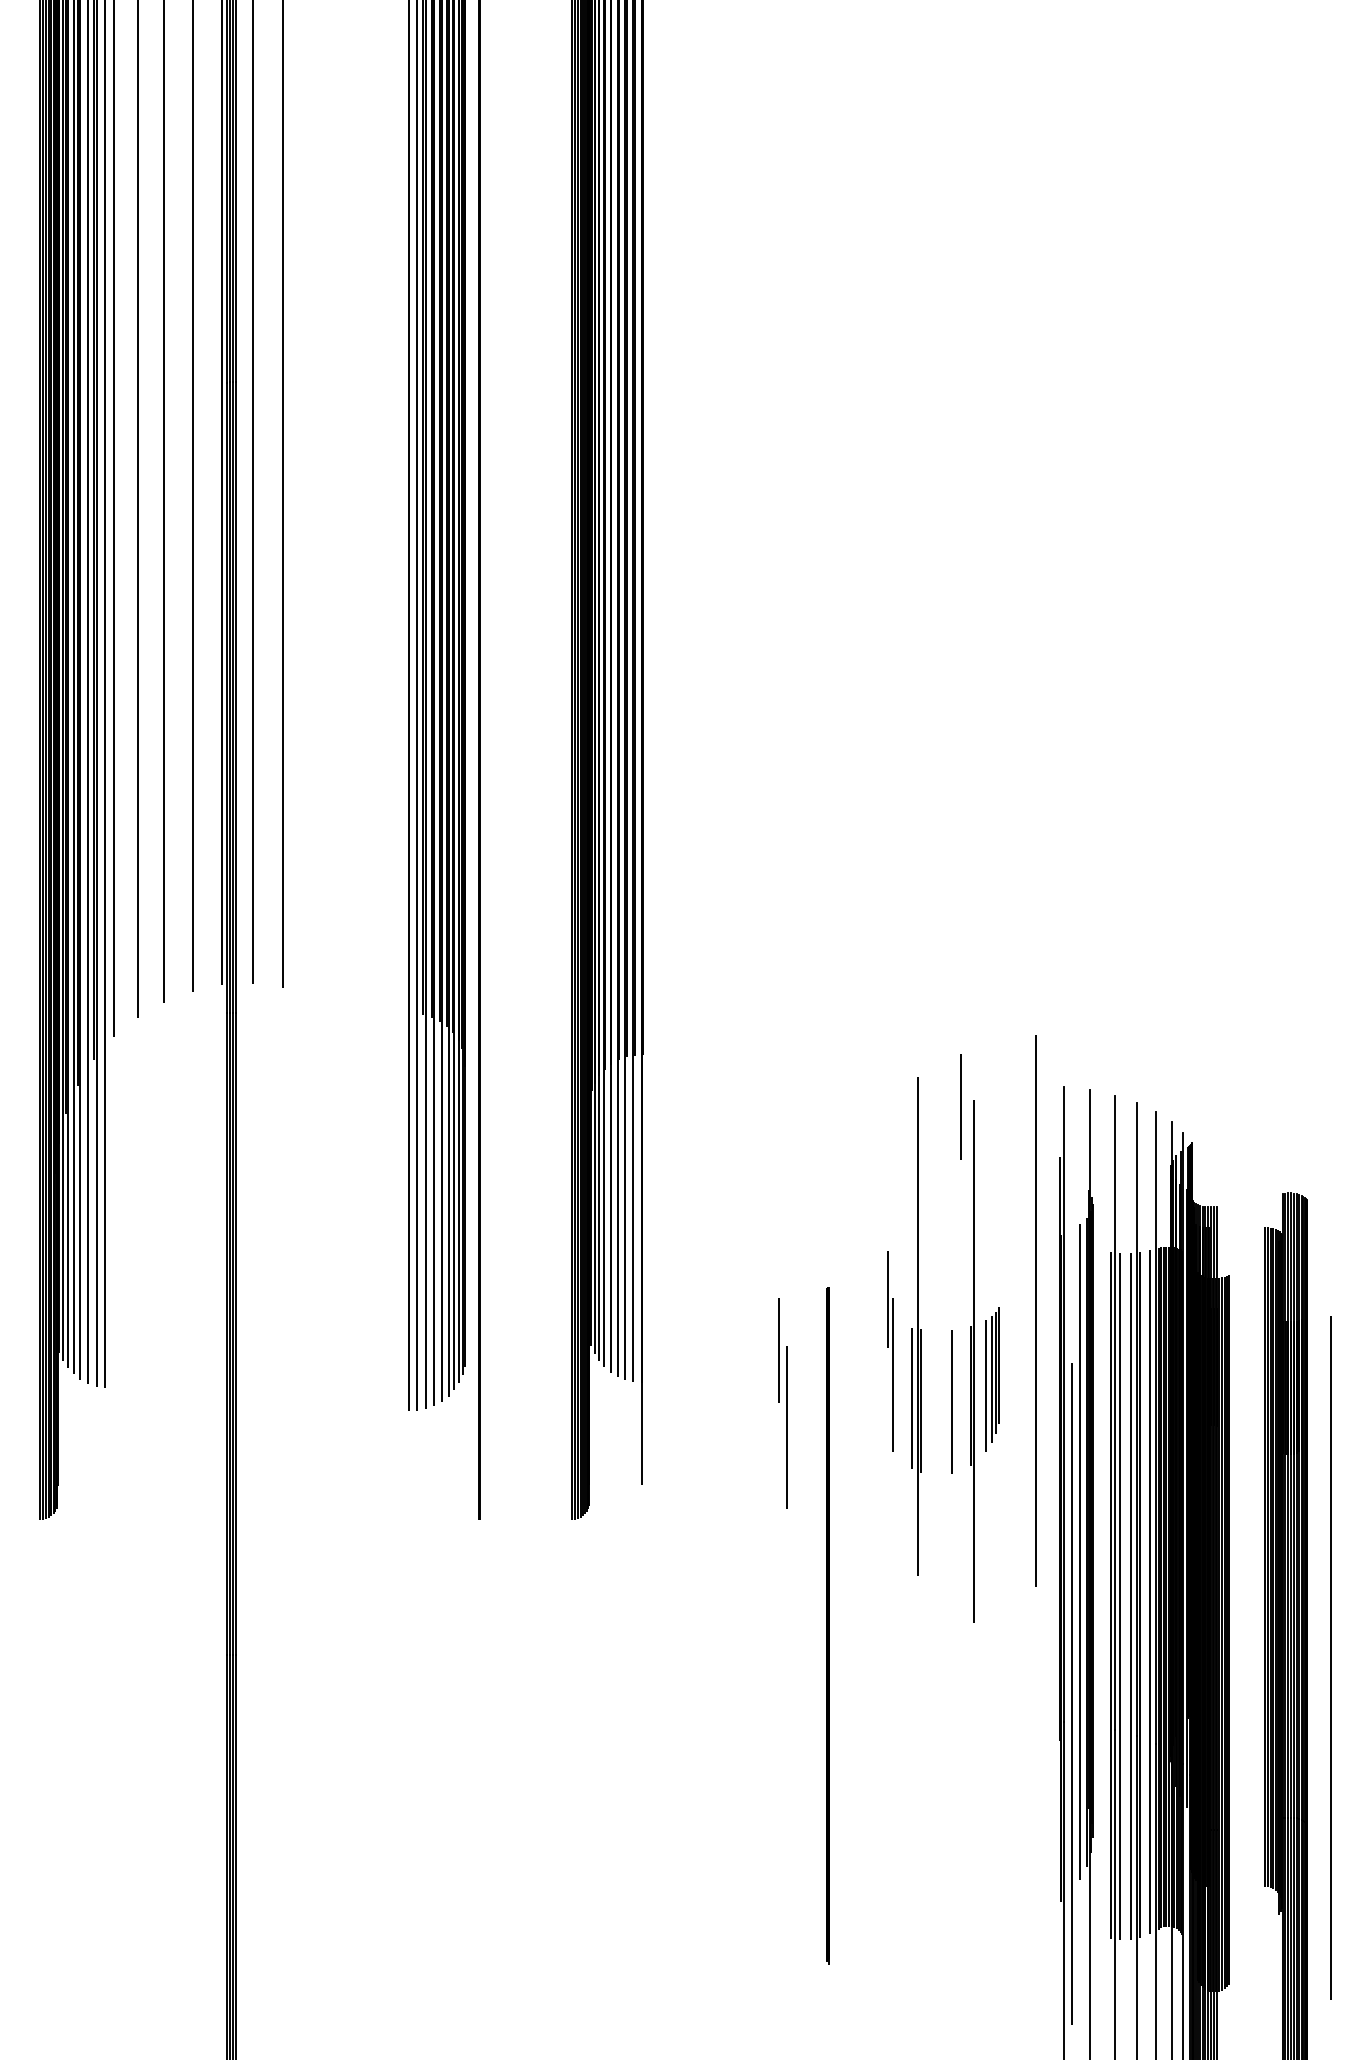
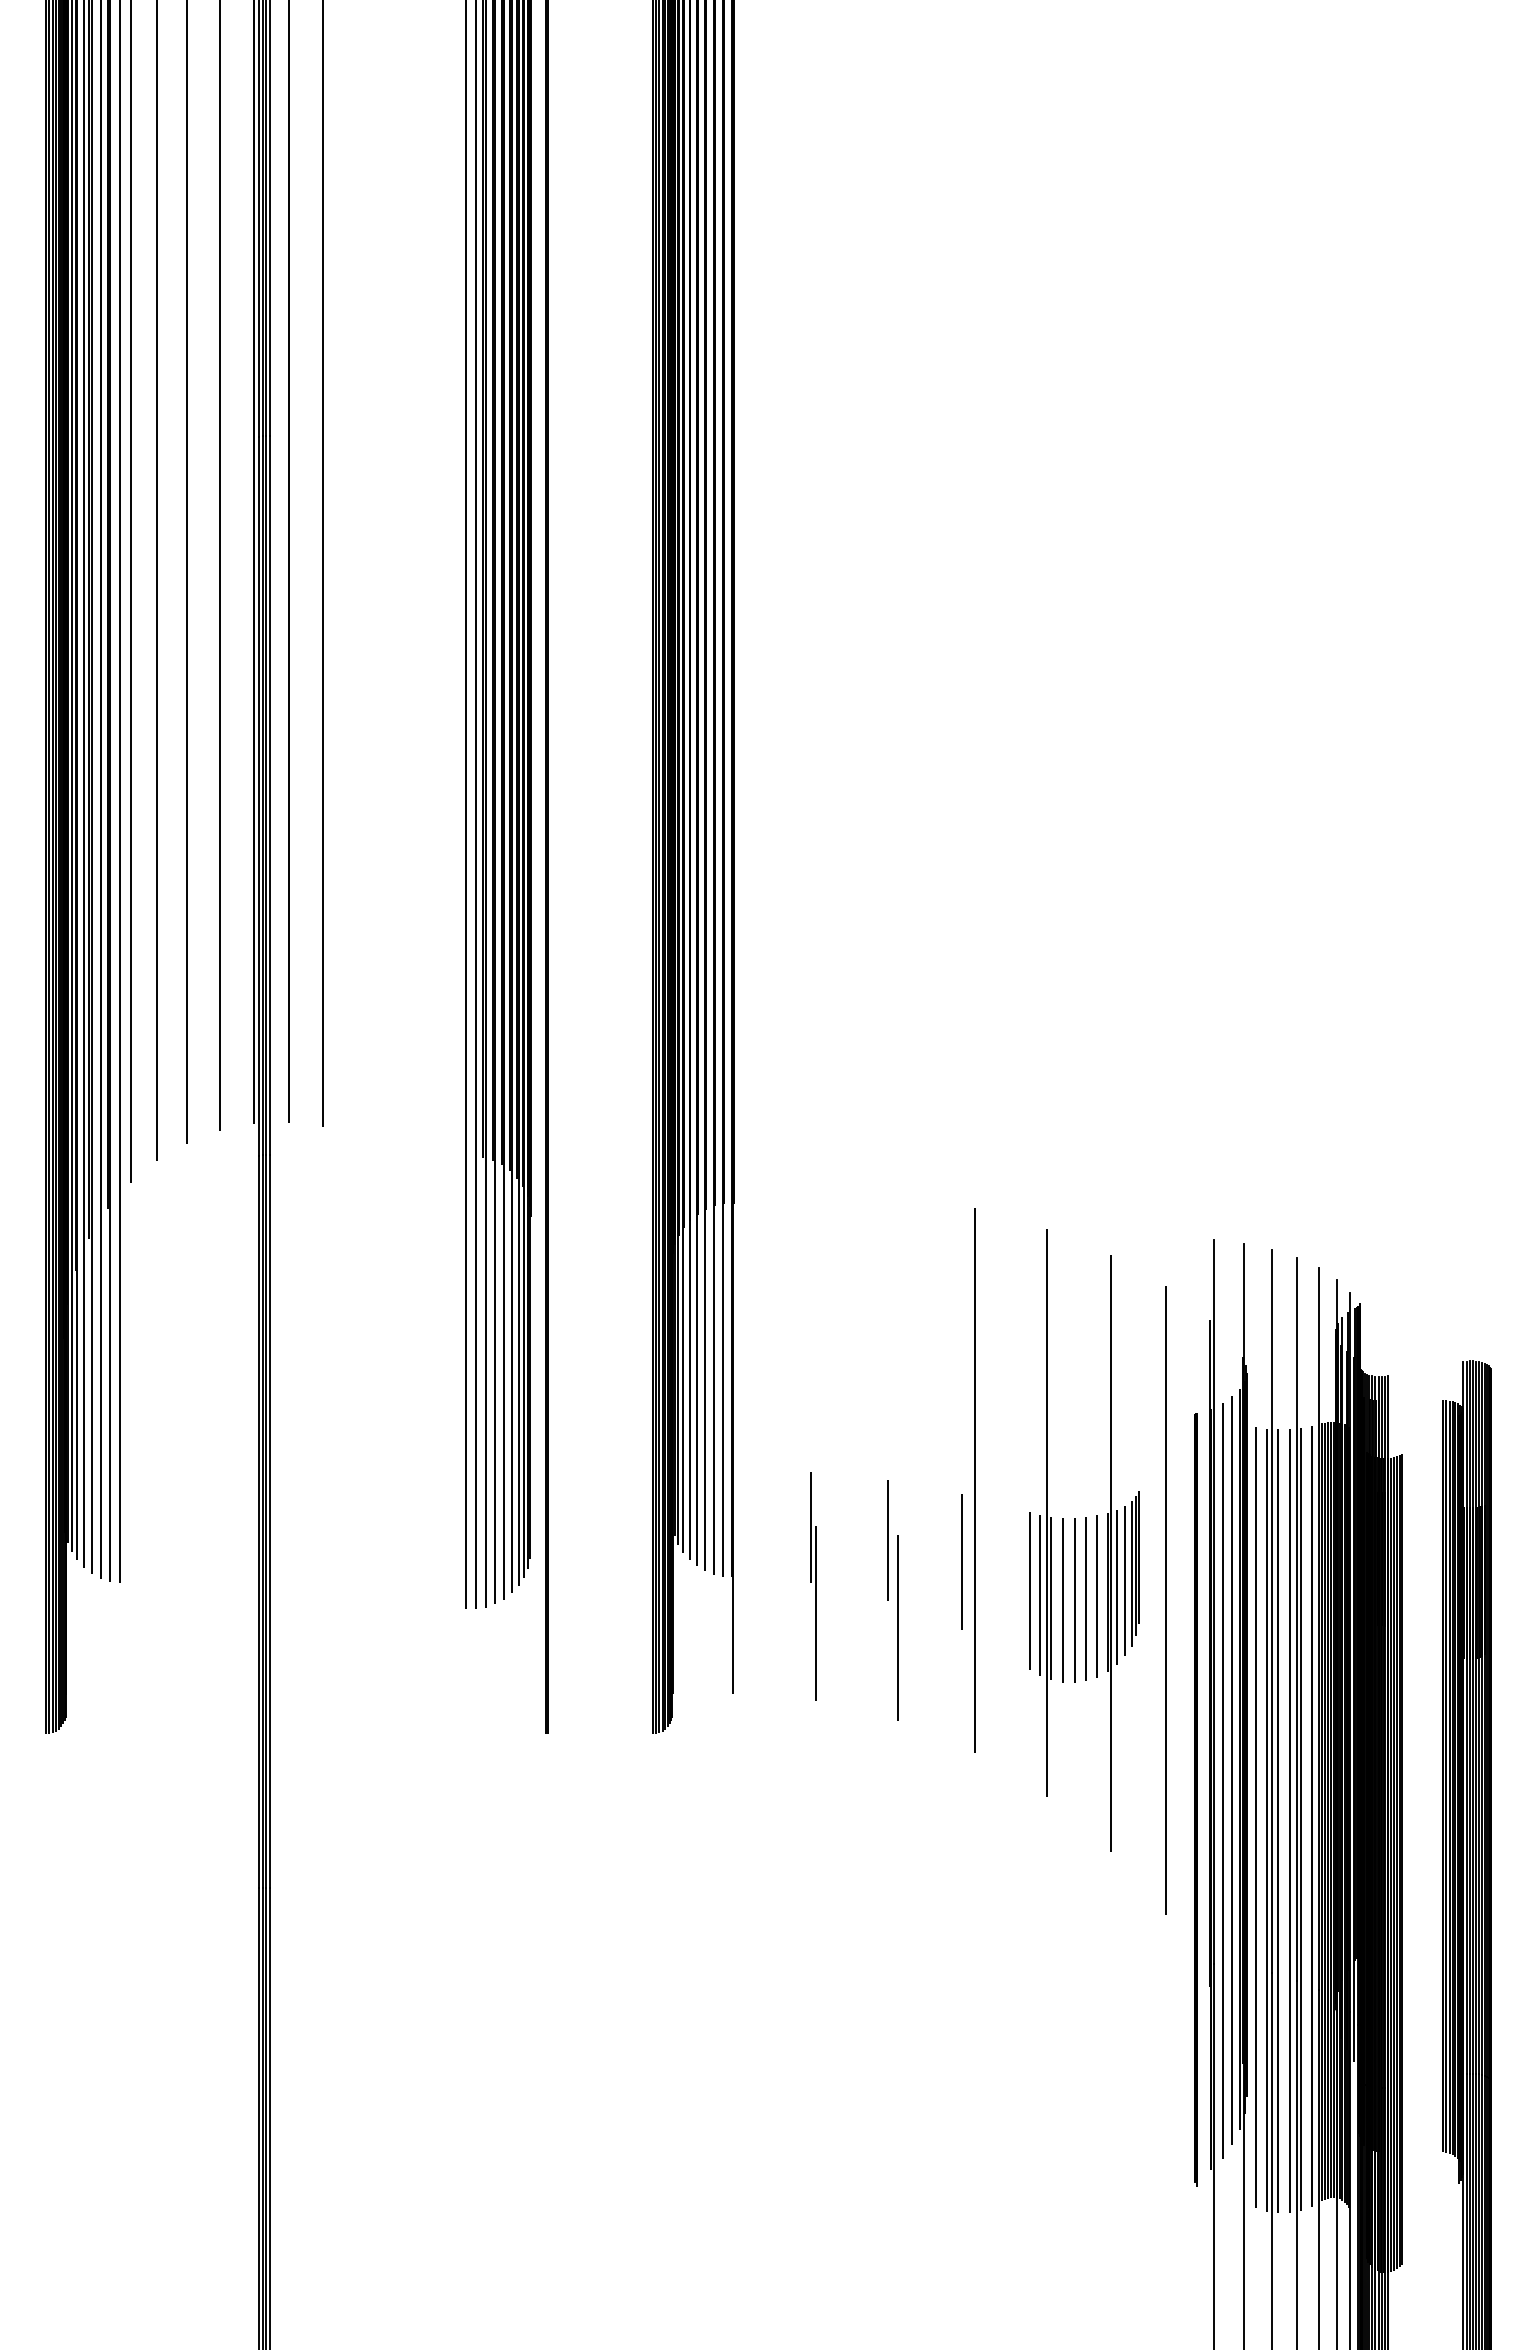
line: (960, 1106) -> (1095, 1262), removed
line: (854, 1297) -> (974, 1480), added
line: (1035, 1310) -> (1165, 1600), moved
part: (890, 1351) -> (813, 1586), moved
line: (842, 1368) -> (961, 1561), added
line: (979, 1390) -> (1117, 1586), added
line: (903, 1395) -> (1030, 1591), added
line: (961, 1399) -> (1097, 1596), added
line: (931, 1402) -> (1062, 1599), added
line: (941, 1402) -> (1074, 1599), added
line: (827, 1625) -> (1195, 1799), moved
line: (1330, 1658) -> (1255, 1817), moved
line: (1071, 1694) -> (1222, 1780), moved

